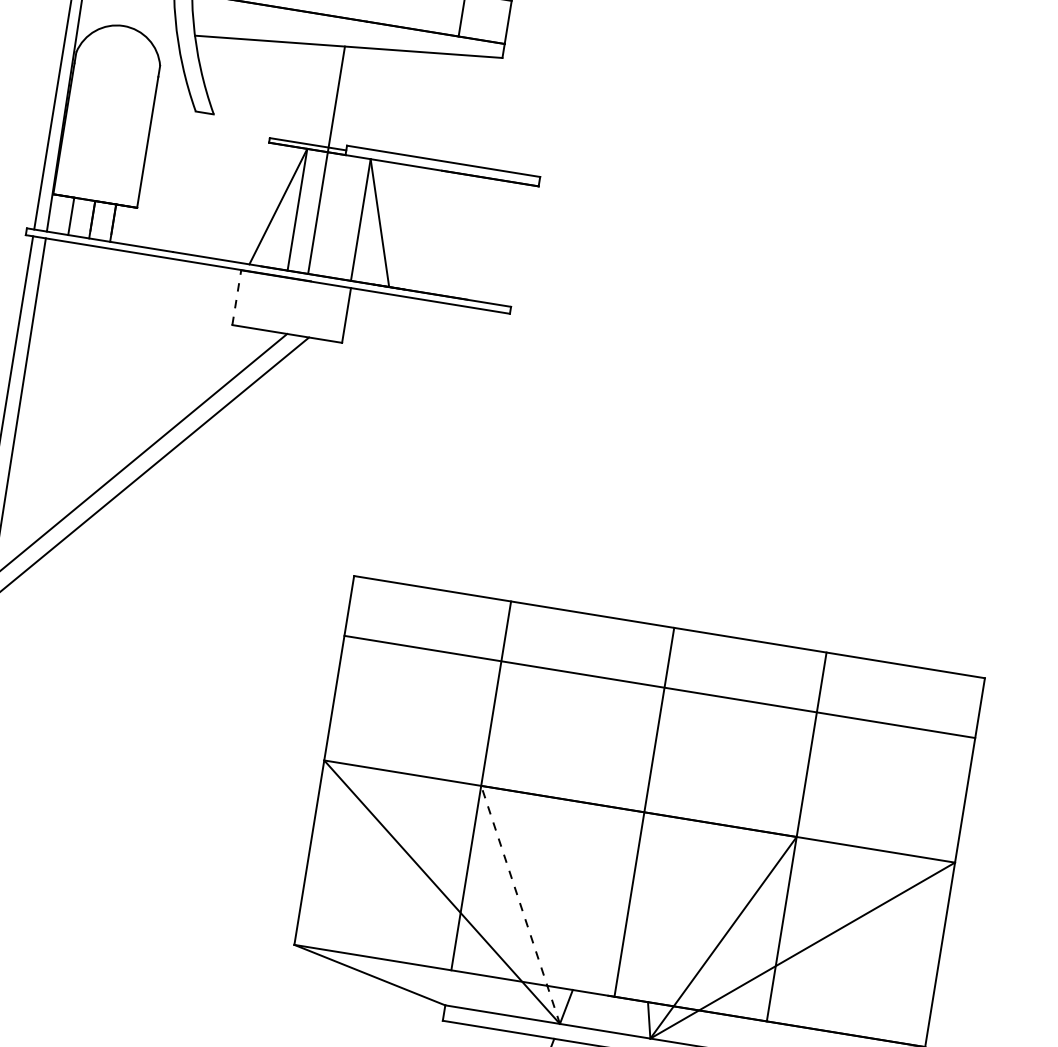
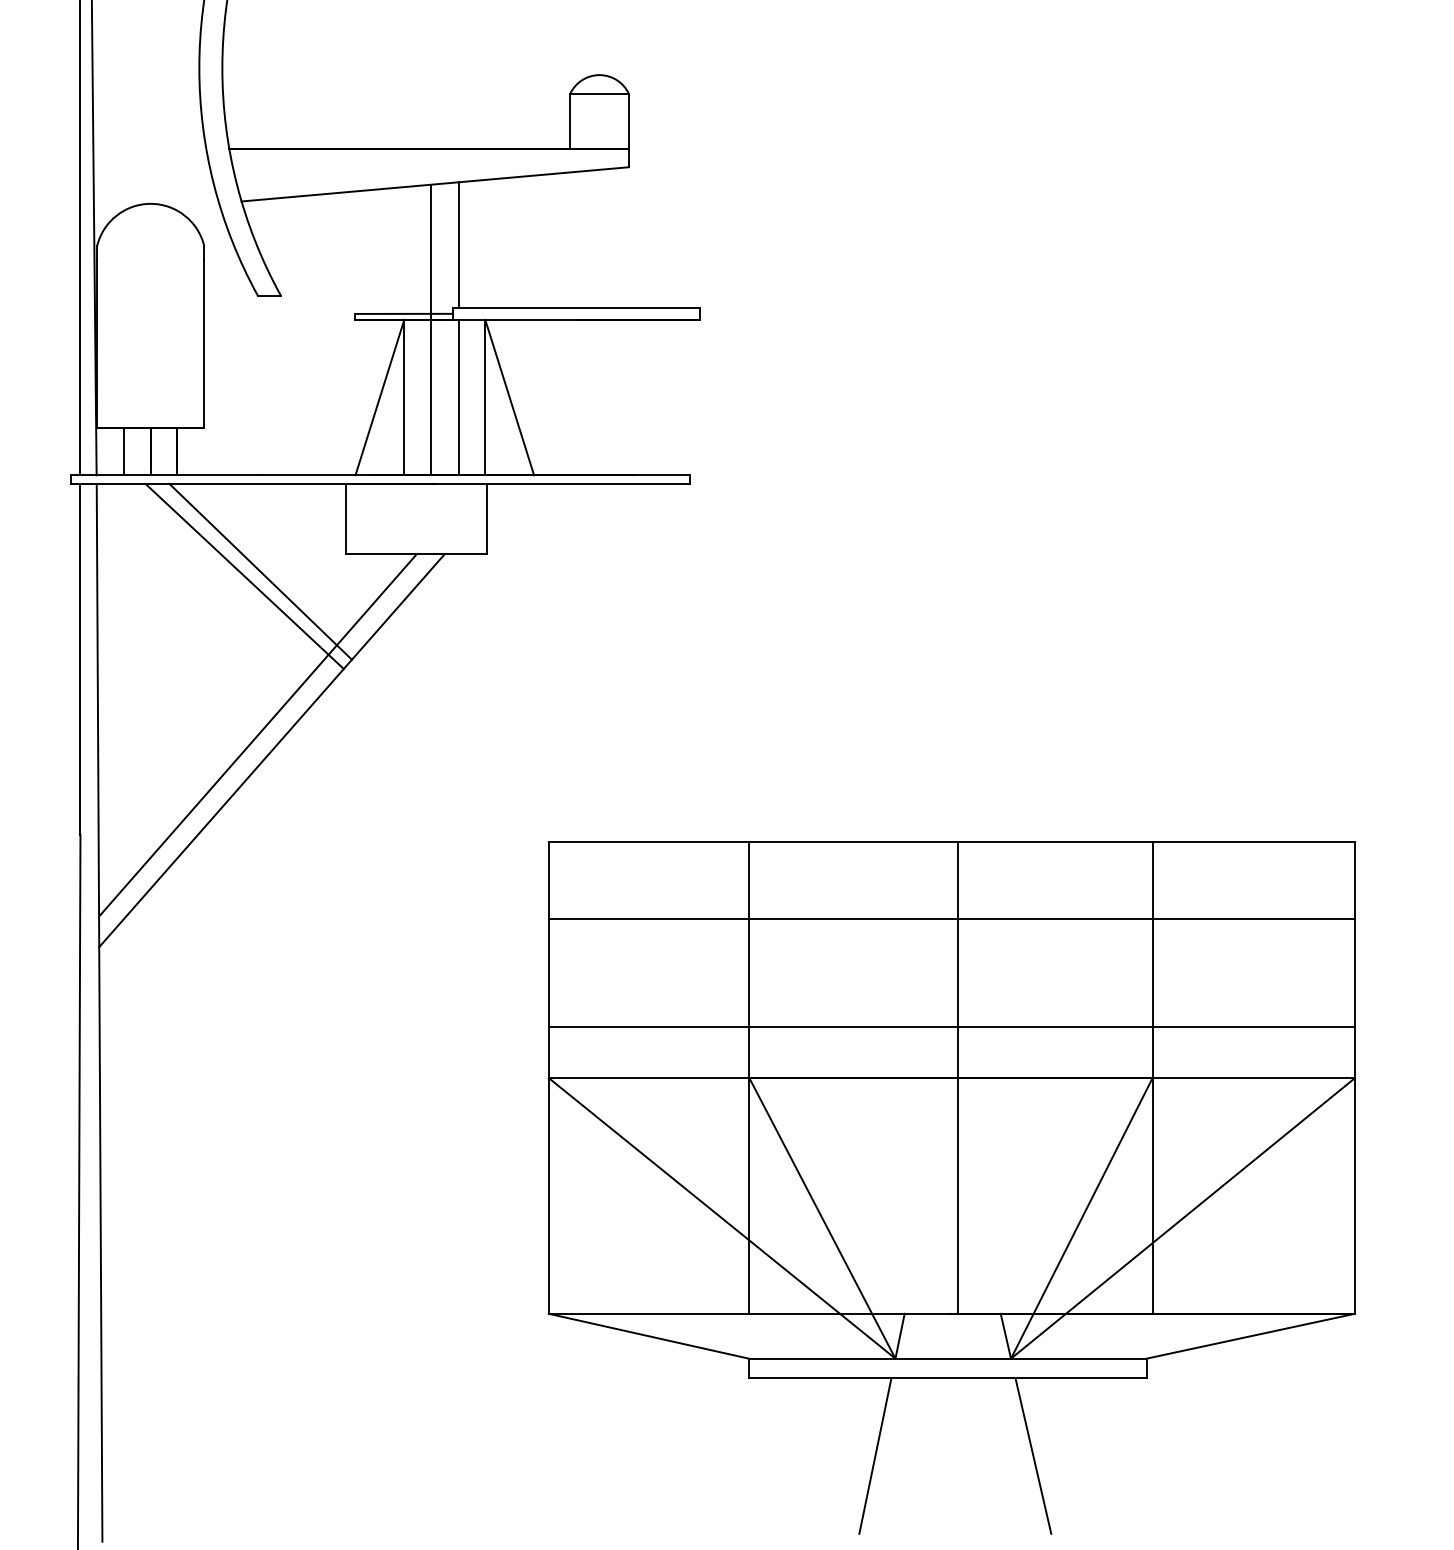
line: (360, 96) -> (459, 244), added
line: (340, 216) -> (459, 397), added
line: (236, 297) -> (346, 518), dashed -> solid
line: (162, 327) -> (260, 571), added
line: (149, 329) -> (244, 576), added
line: (645, 771) -> (951, 1026), added
line: (520, 904) -> (822, 1217), dashed -> solid

